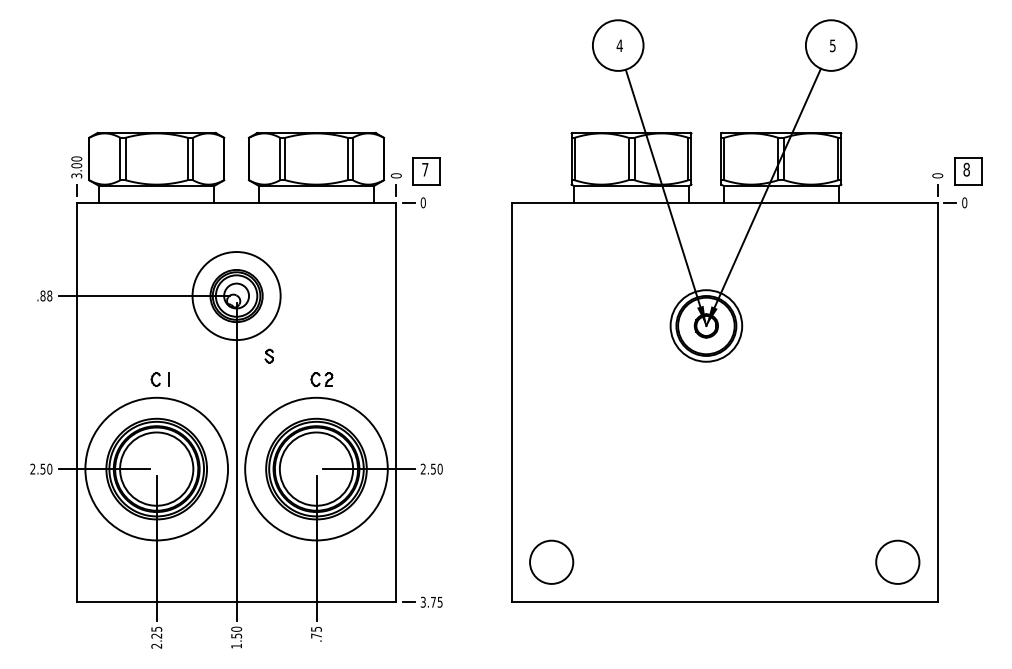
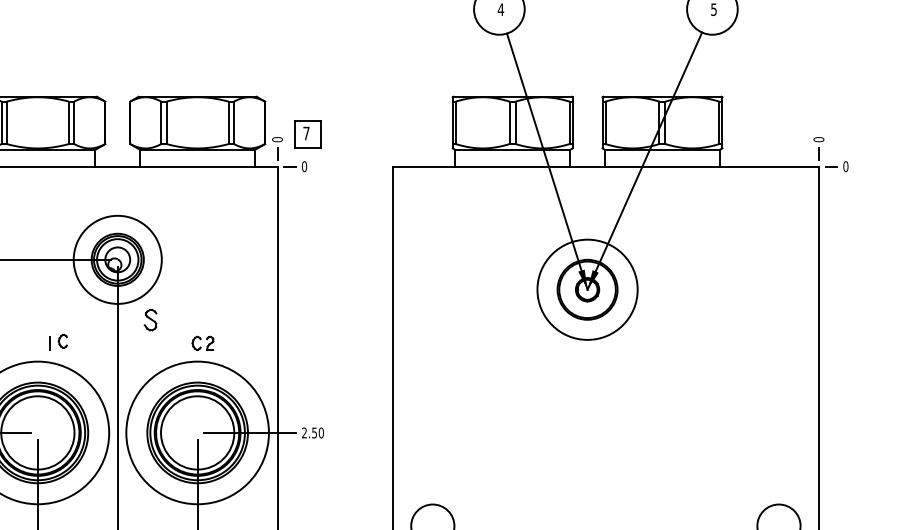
part: (968, 171) -> (849, 135), removed
circle: (706, 325) -> (587, 289), size x1.4
part: (268, 355) -> (149, 319), size x1.6
part: (155, 379) -> (62, 341), moved

